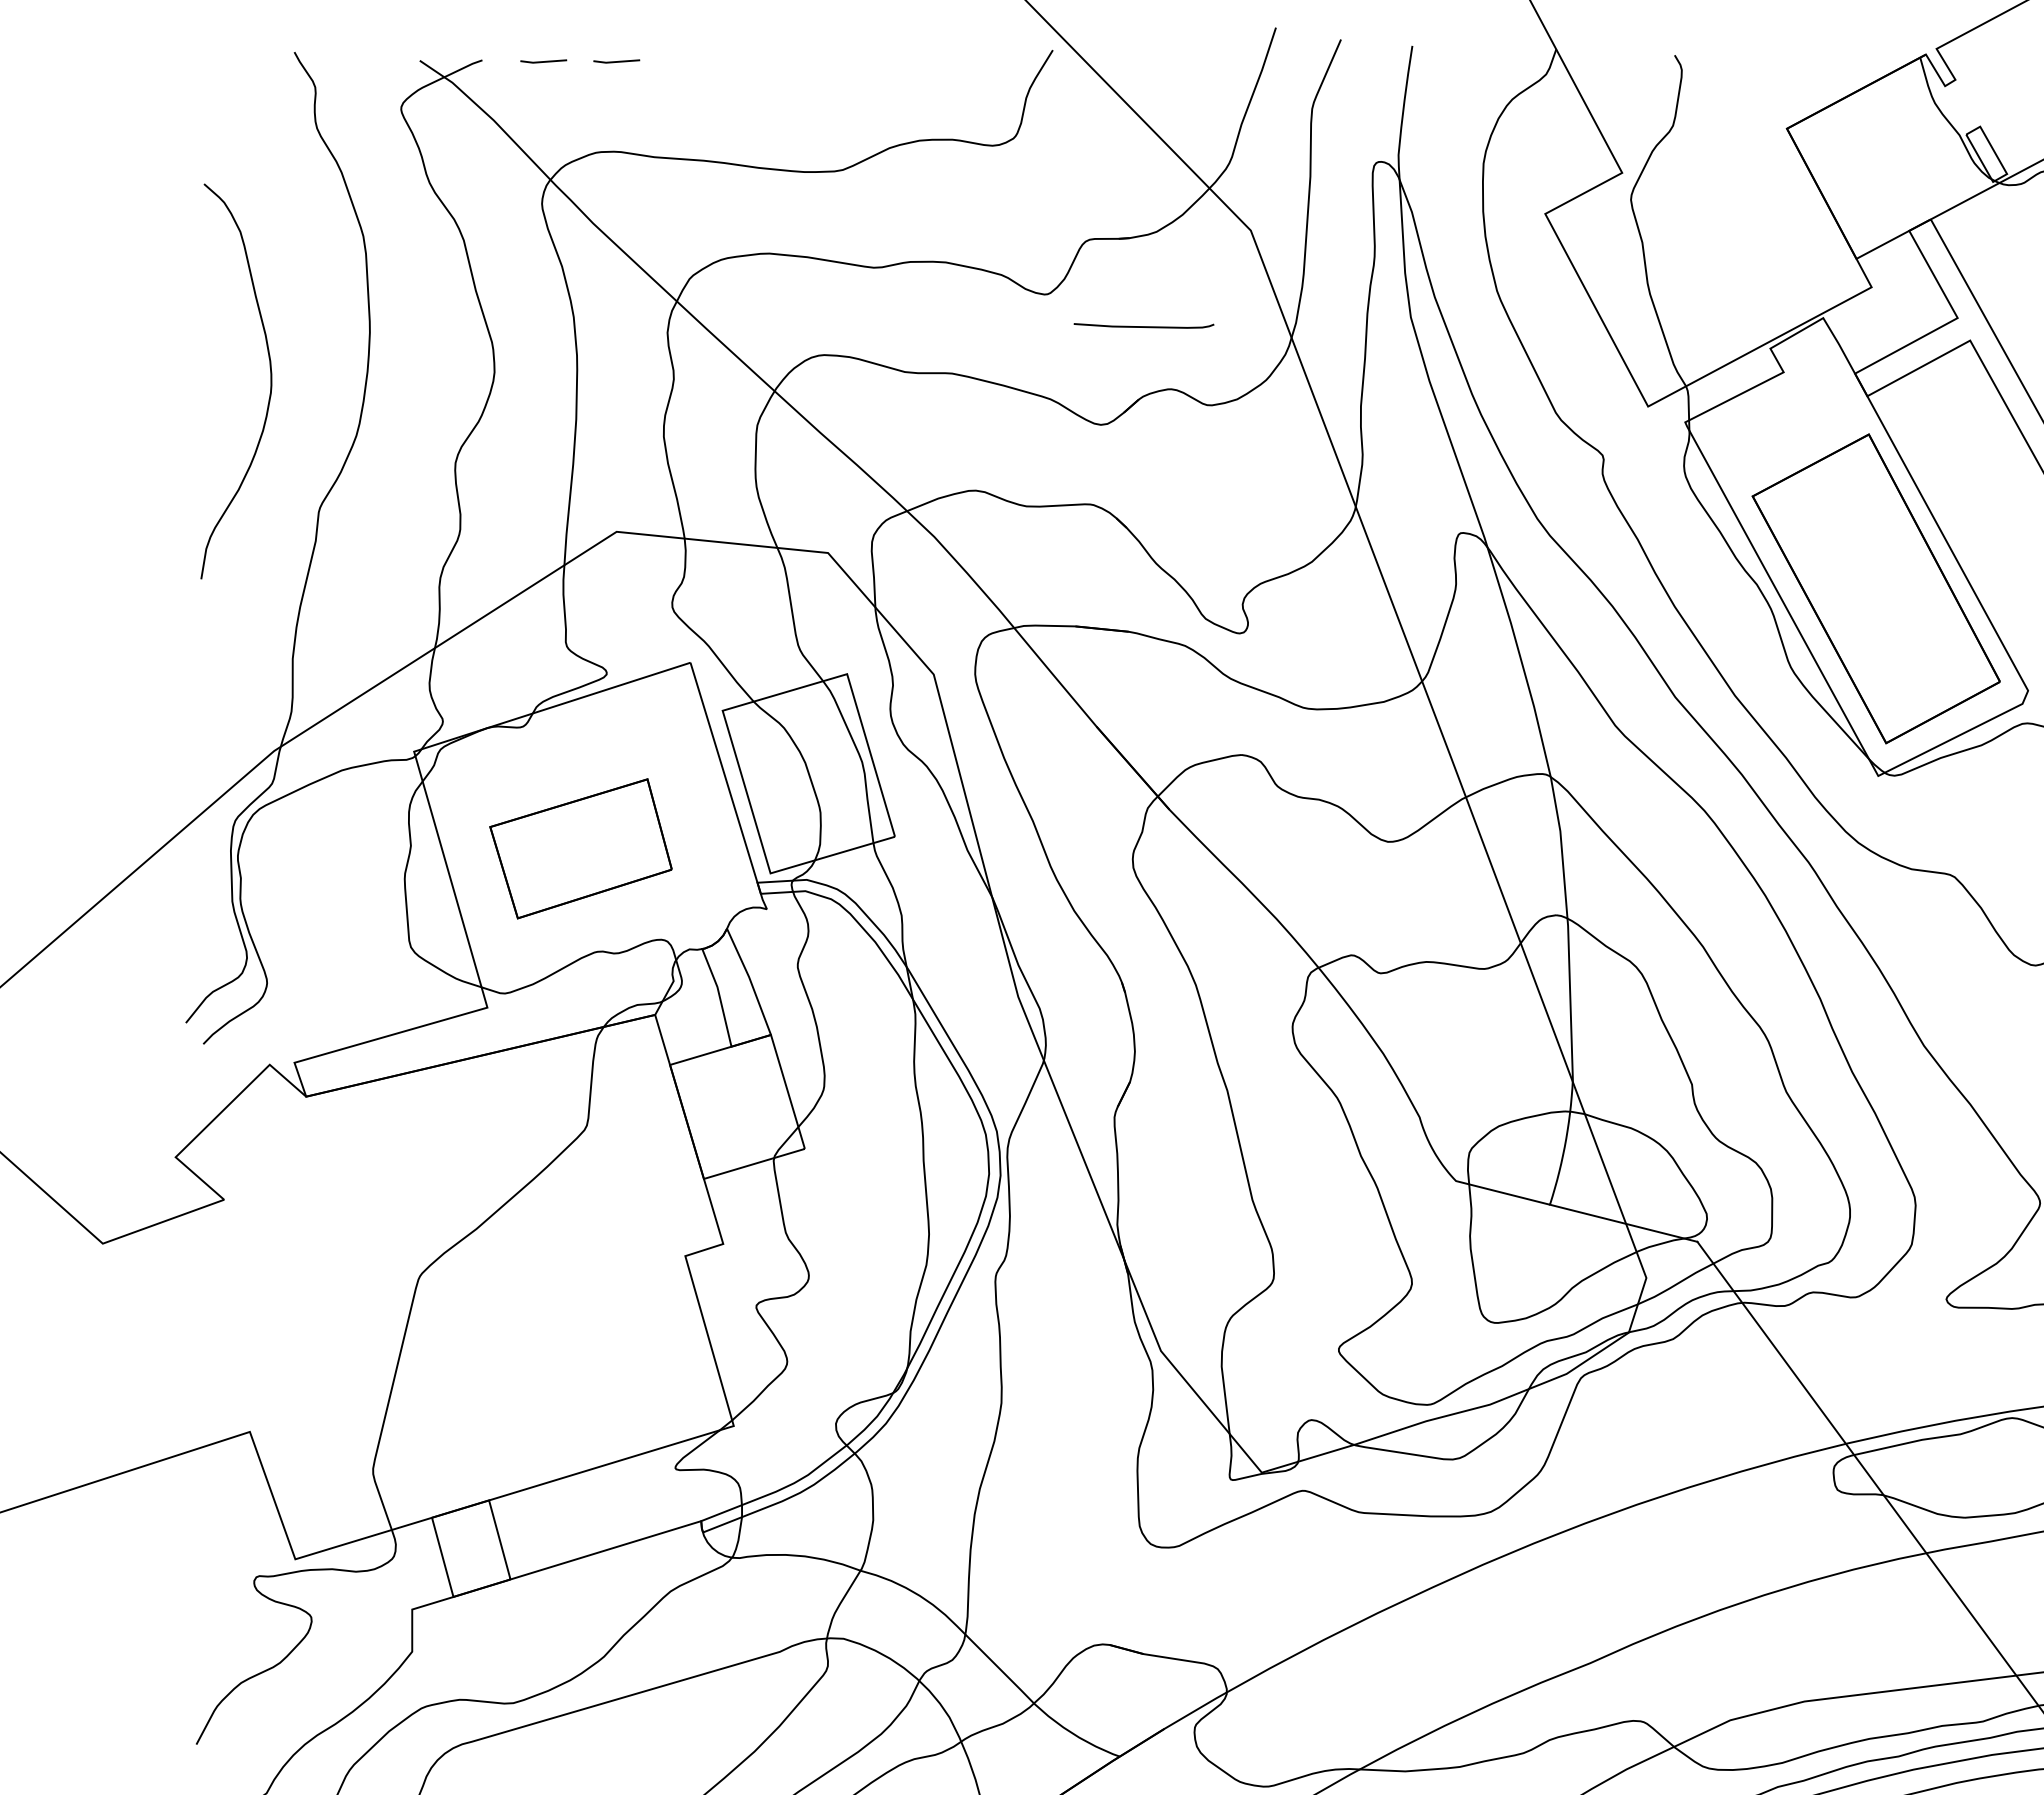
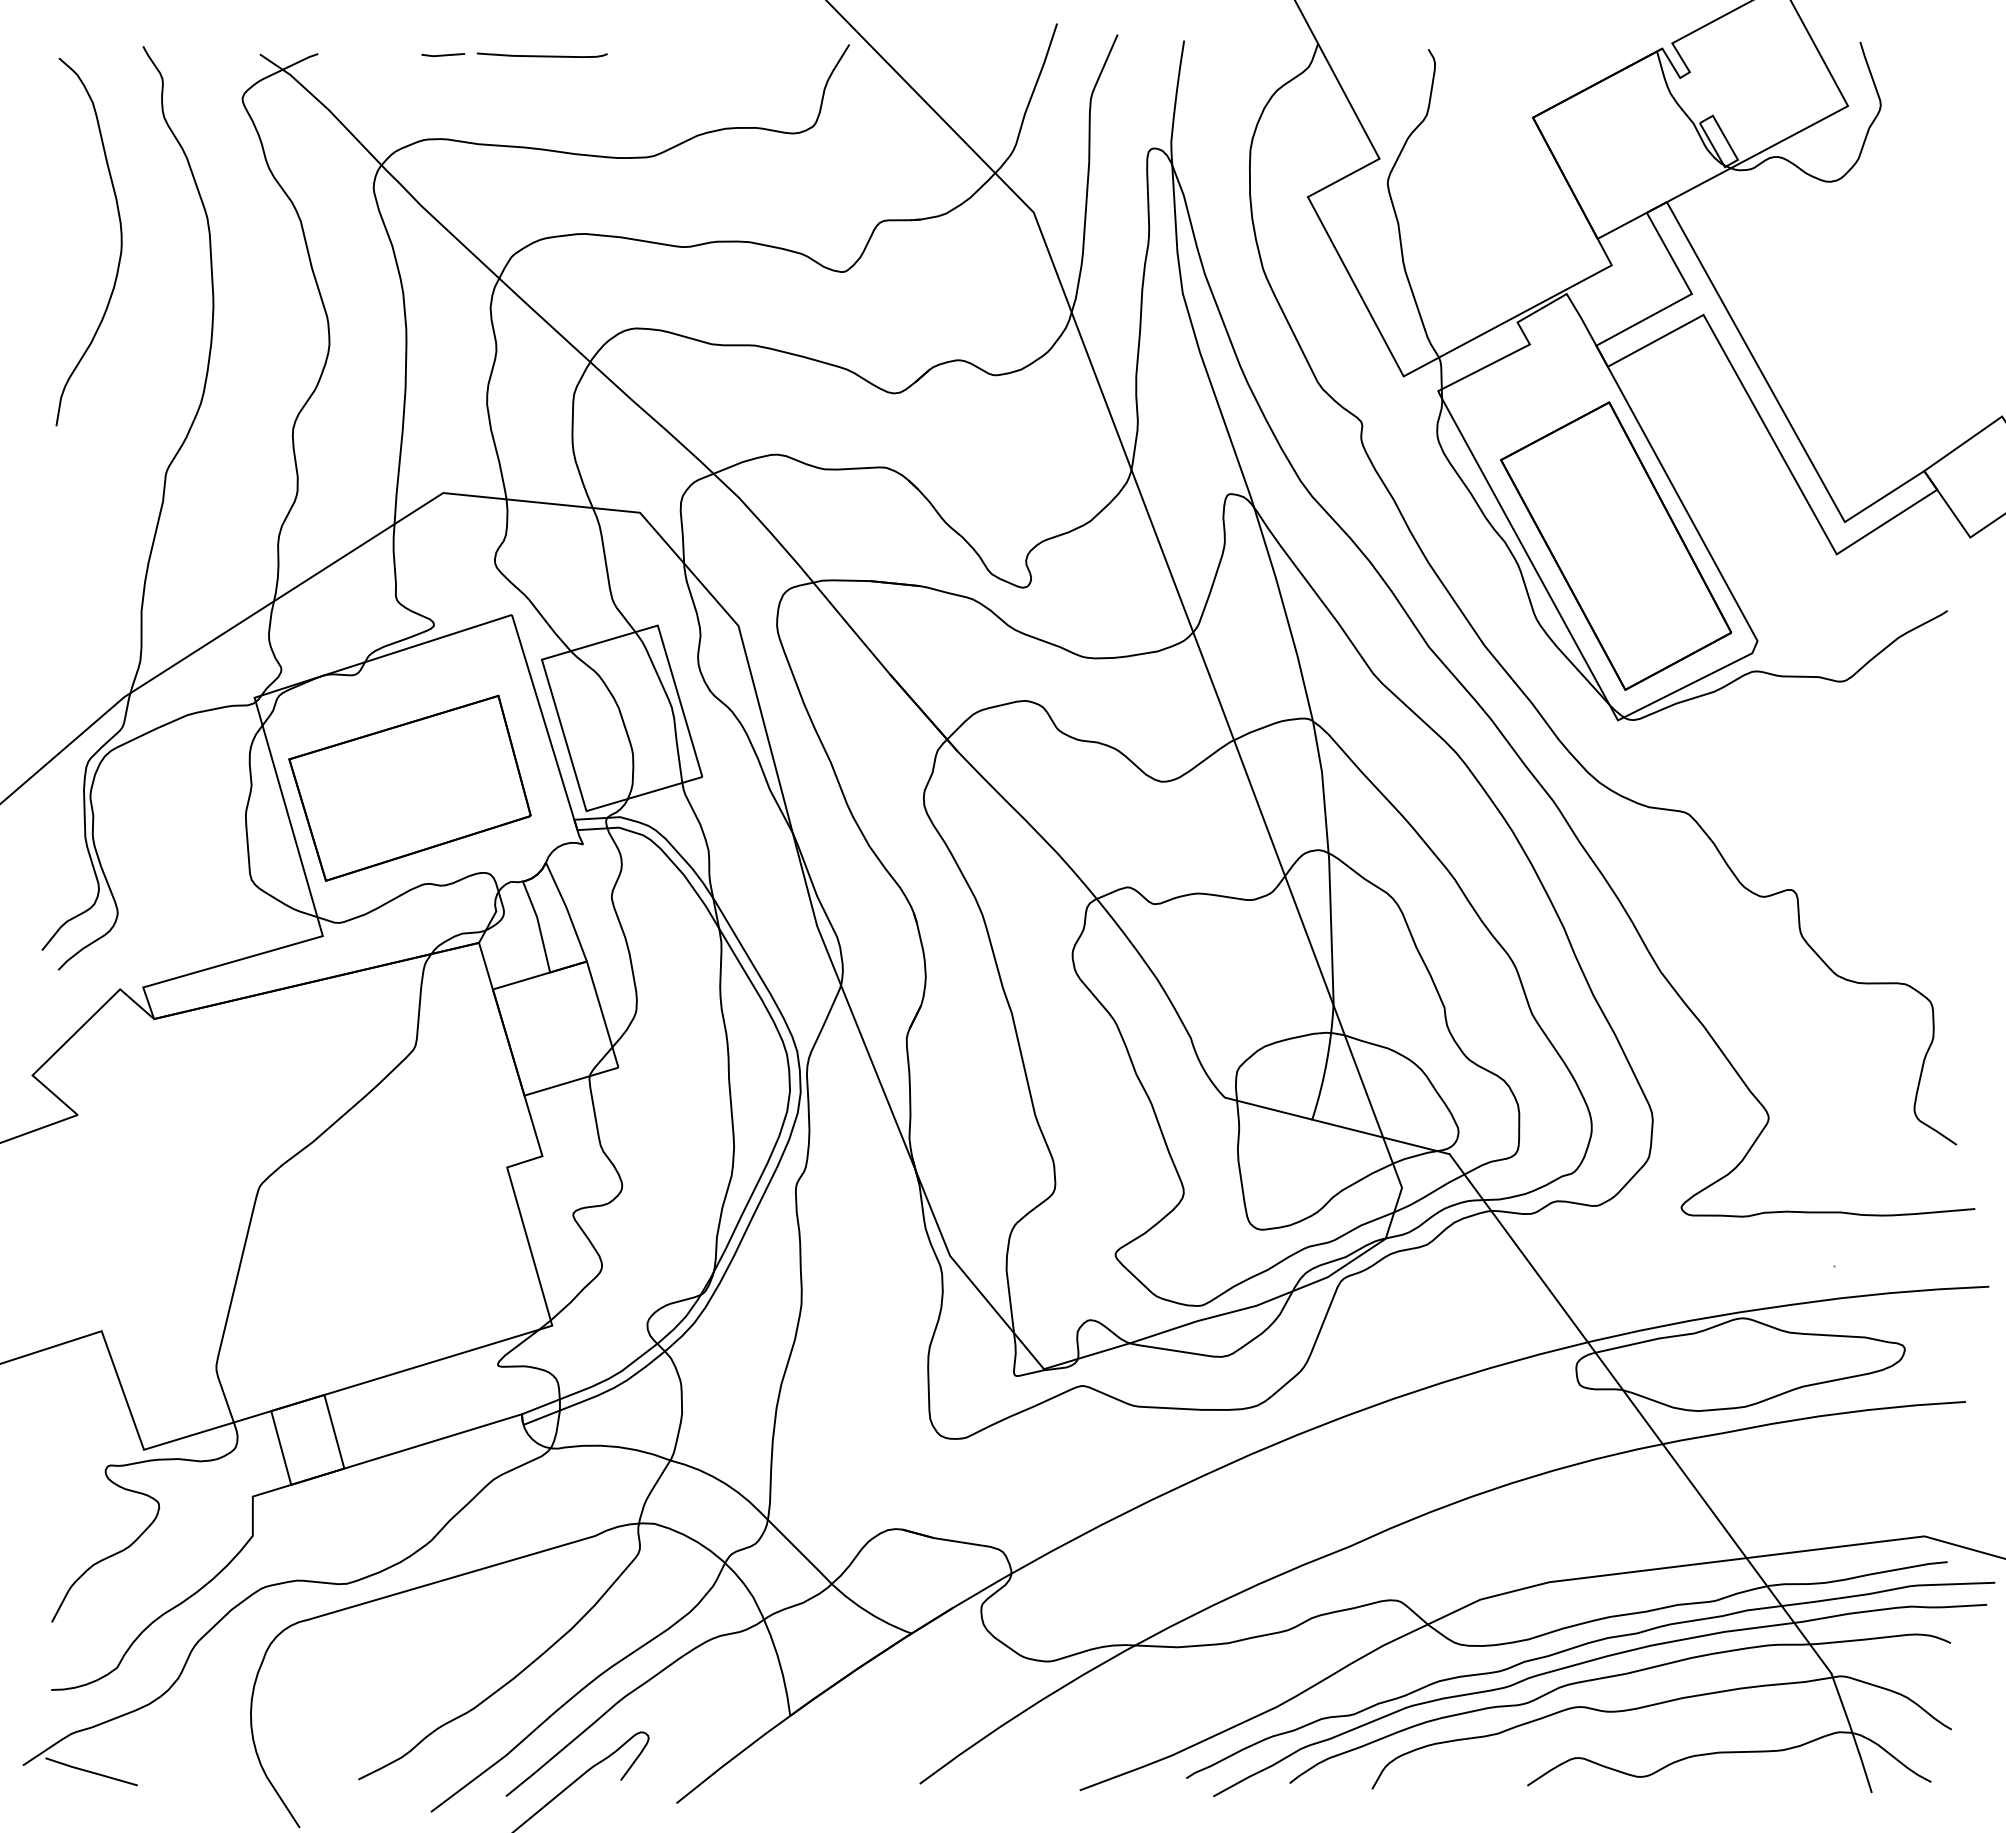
line: (542, 61) -> (374, 55), removed
curve: (1143, 326) -> (541, 55), moved
curve: (270, 380) -> (120, 241), moved
part: (580, 848) -> (409, 787), size x1.43

